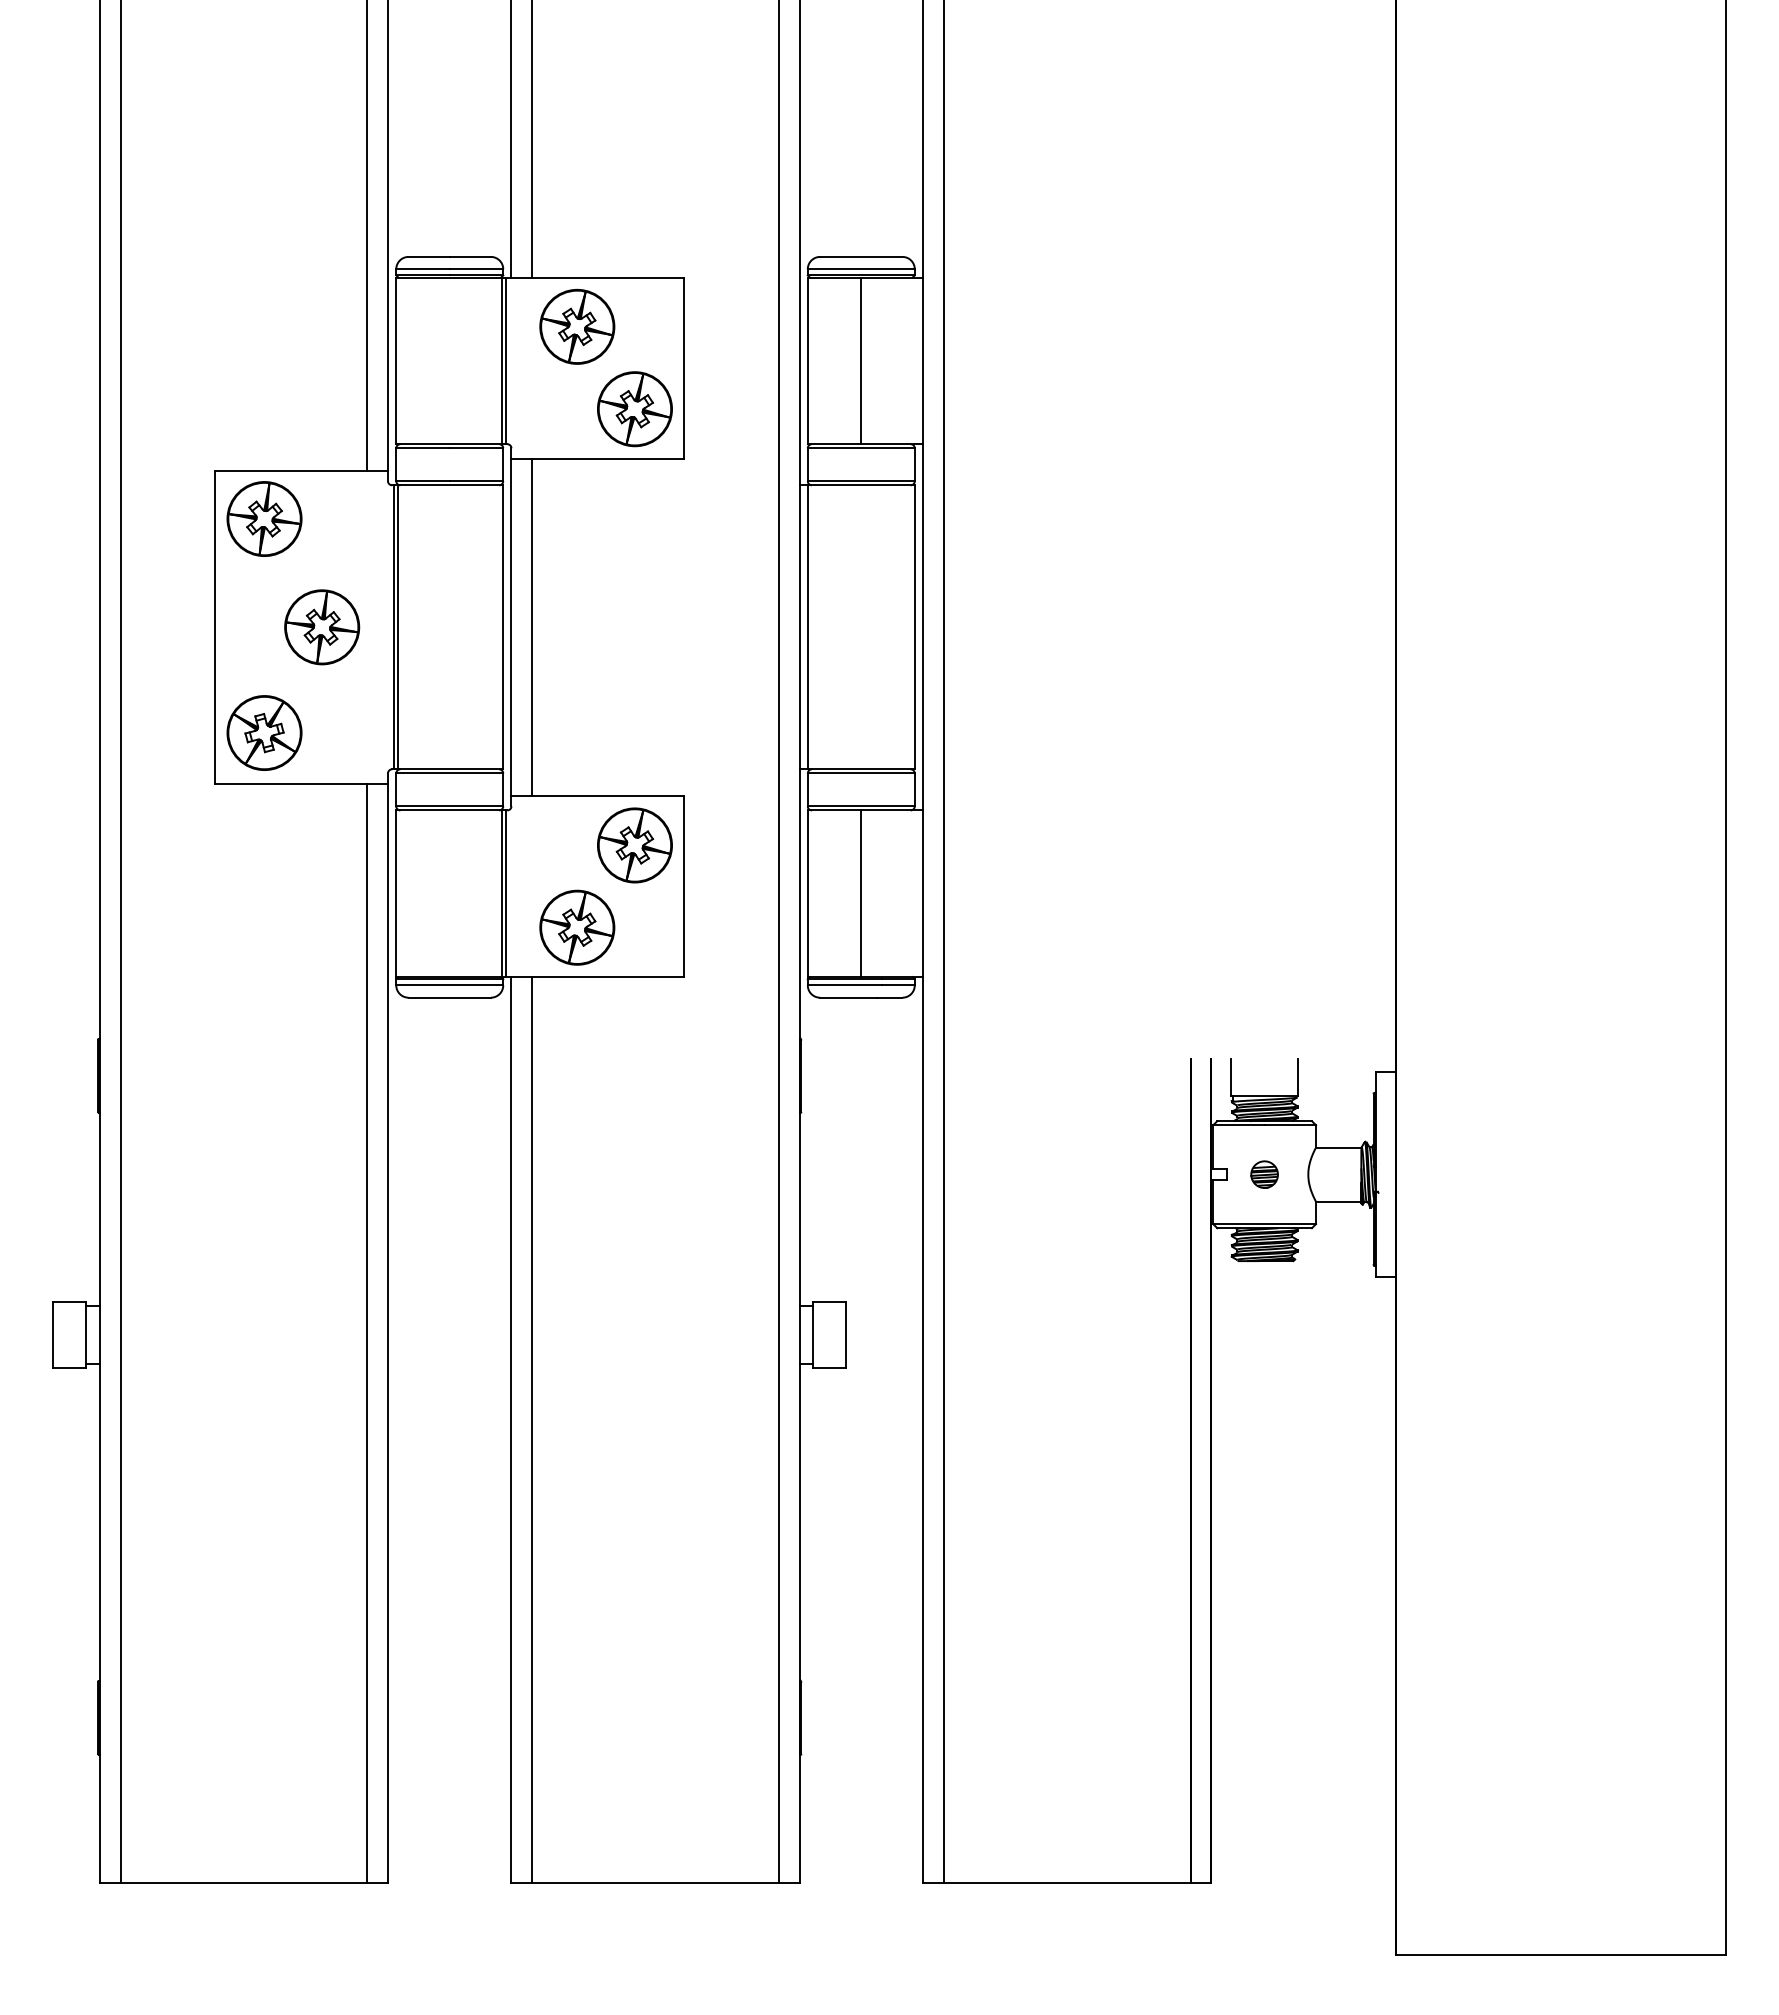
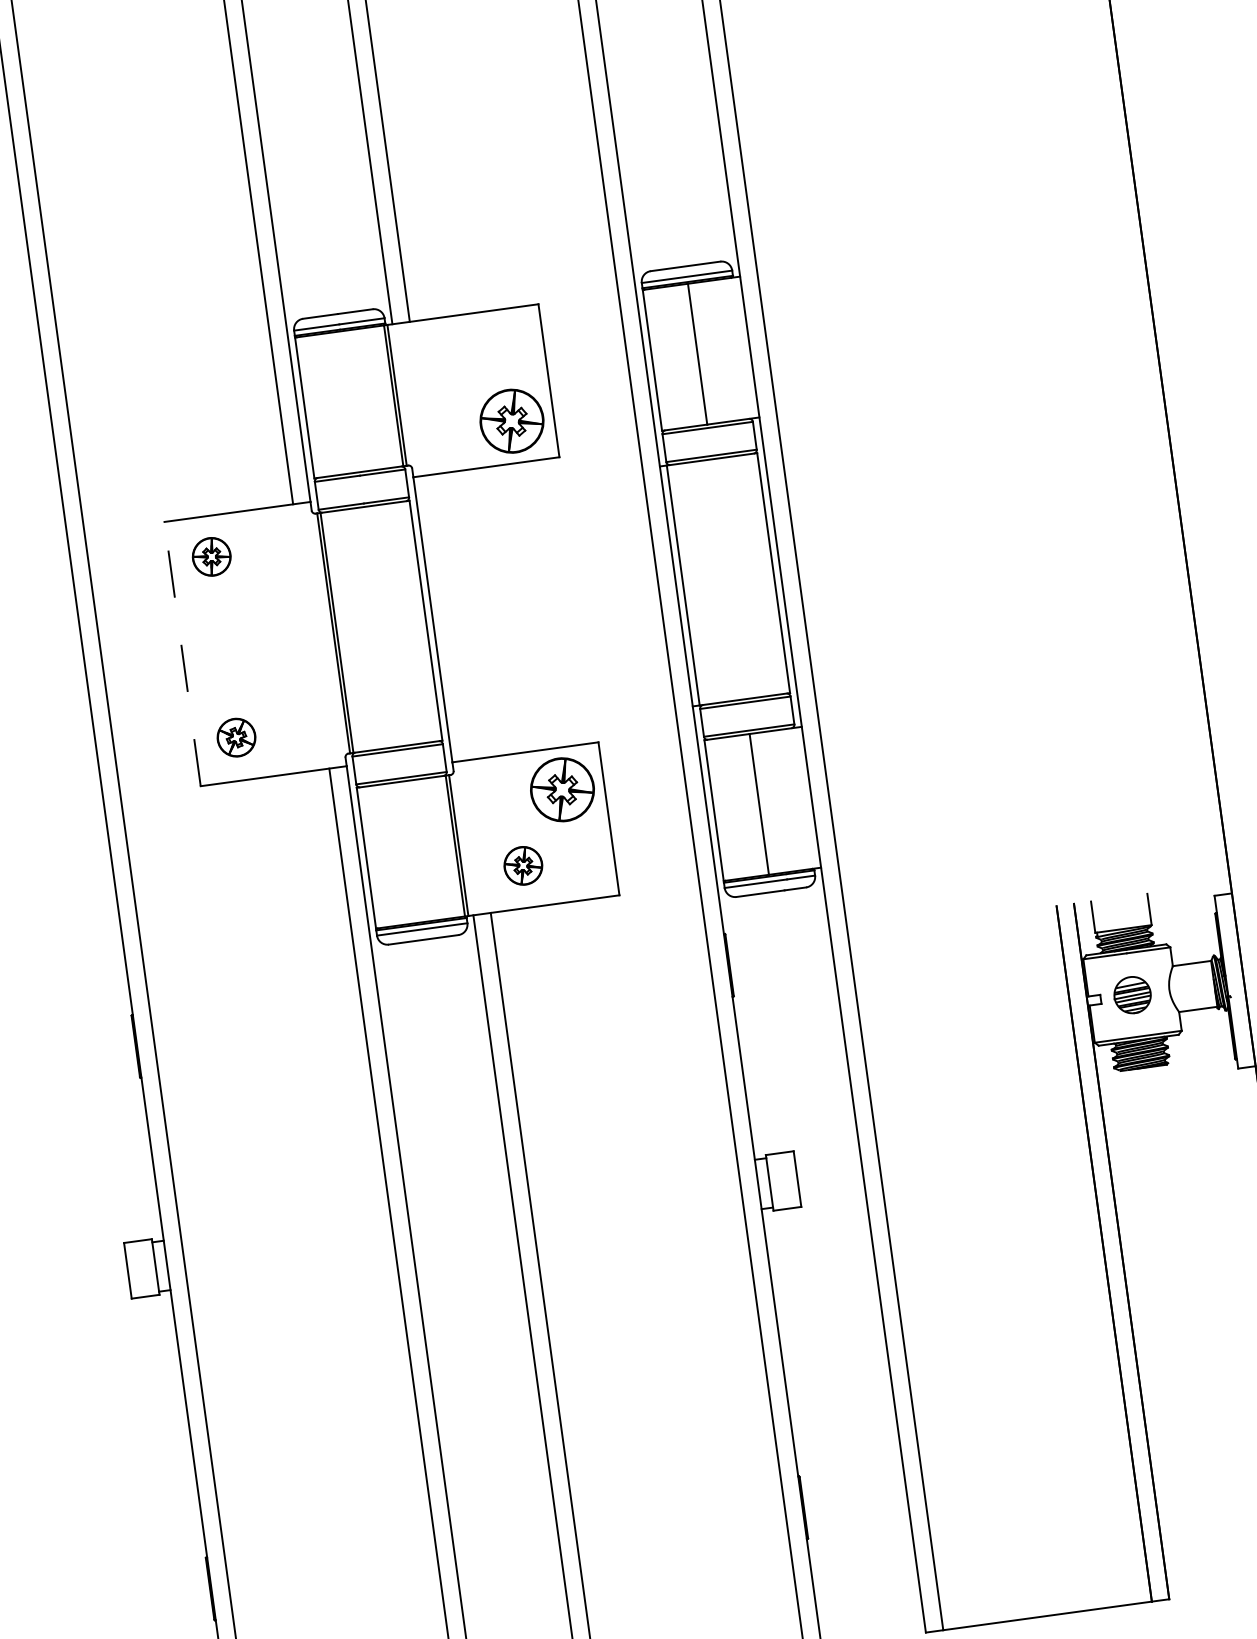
part: (577, 326) -> (453, 358), removed
part: (264, 518) -> (211, 556), size x0.6
line: (215, 626) -> (182, 653), solid -> dashed
part: (322, 627) -> (273, 641), removed
line: (532, 627) -> (450, 617), removed
part: (264, 732) -> (236, 737), size x0.6
part: (577, 927) -> (523, 865), size x0.6
part: (1264, 1174) -> (1132, 994), size x1.6

